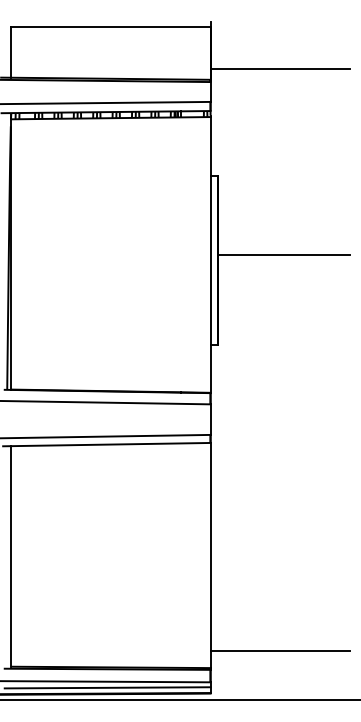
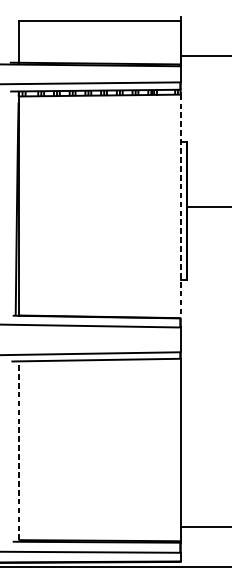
line: (210, 254) -> (180, 206), solid -> dashed
line: (10, 555) -> (18, 450), solid -> dashed
line: (107, 687) -> (96, 556), removed

